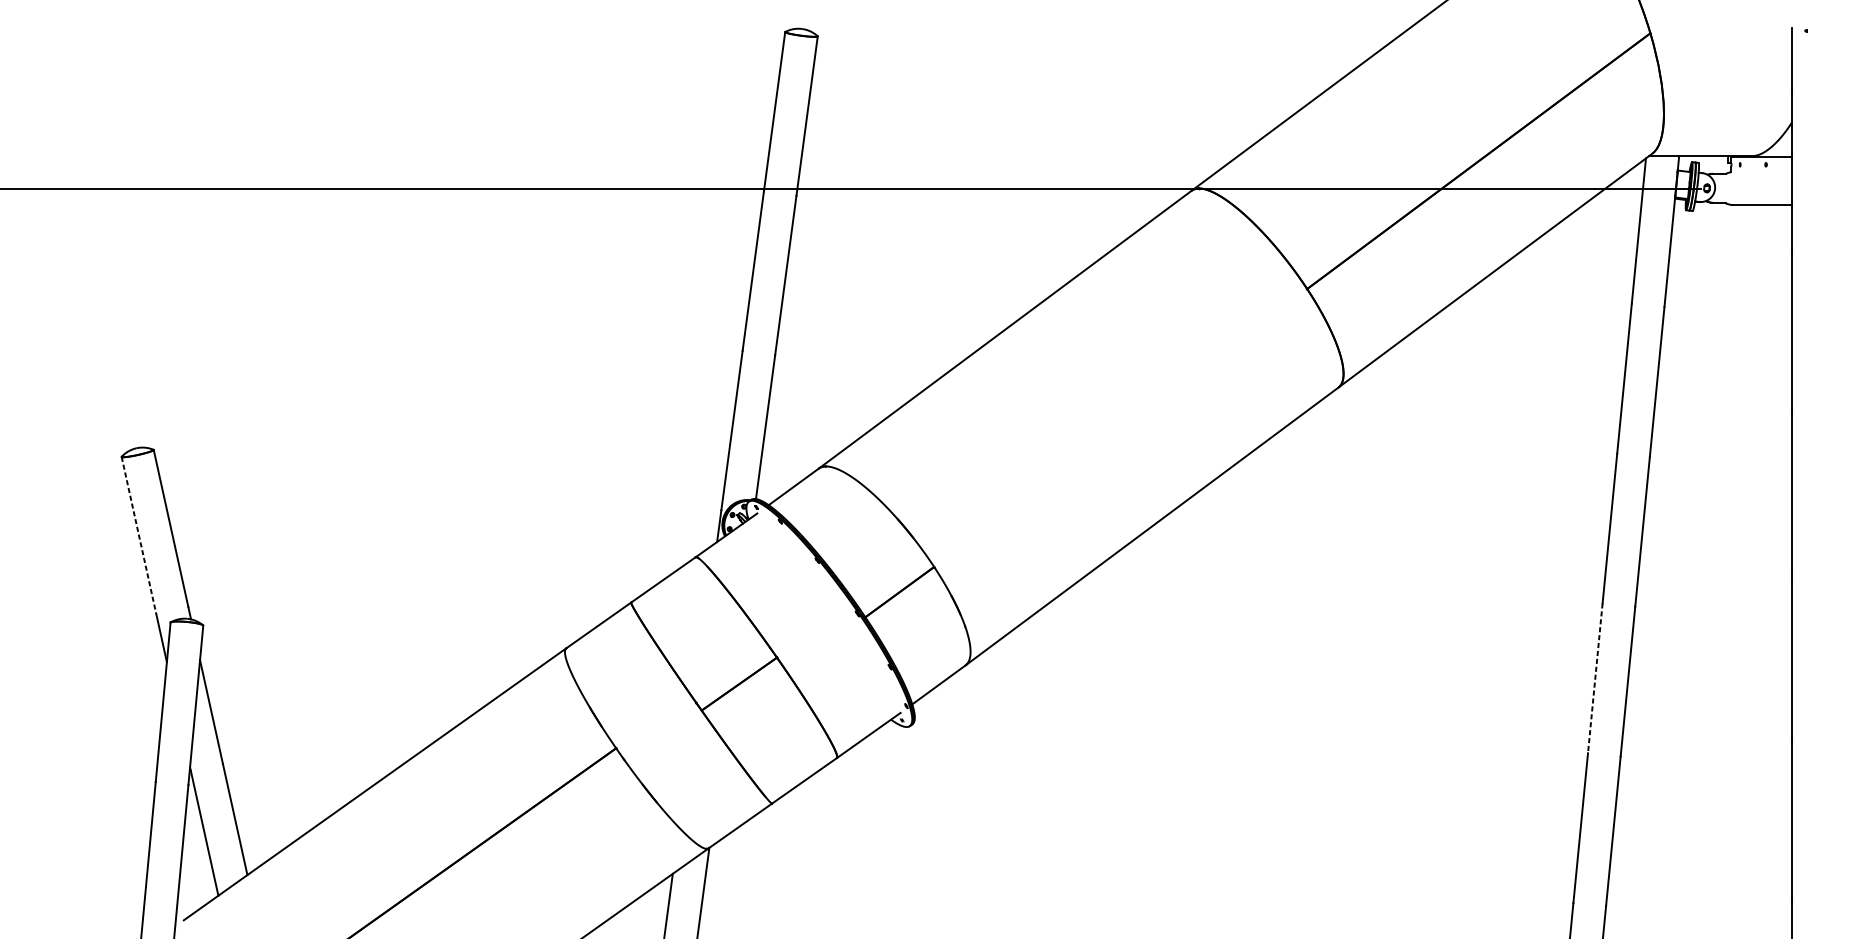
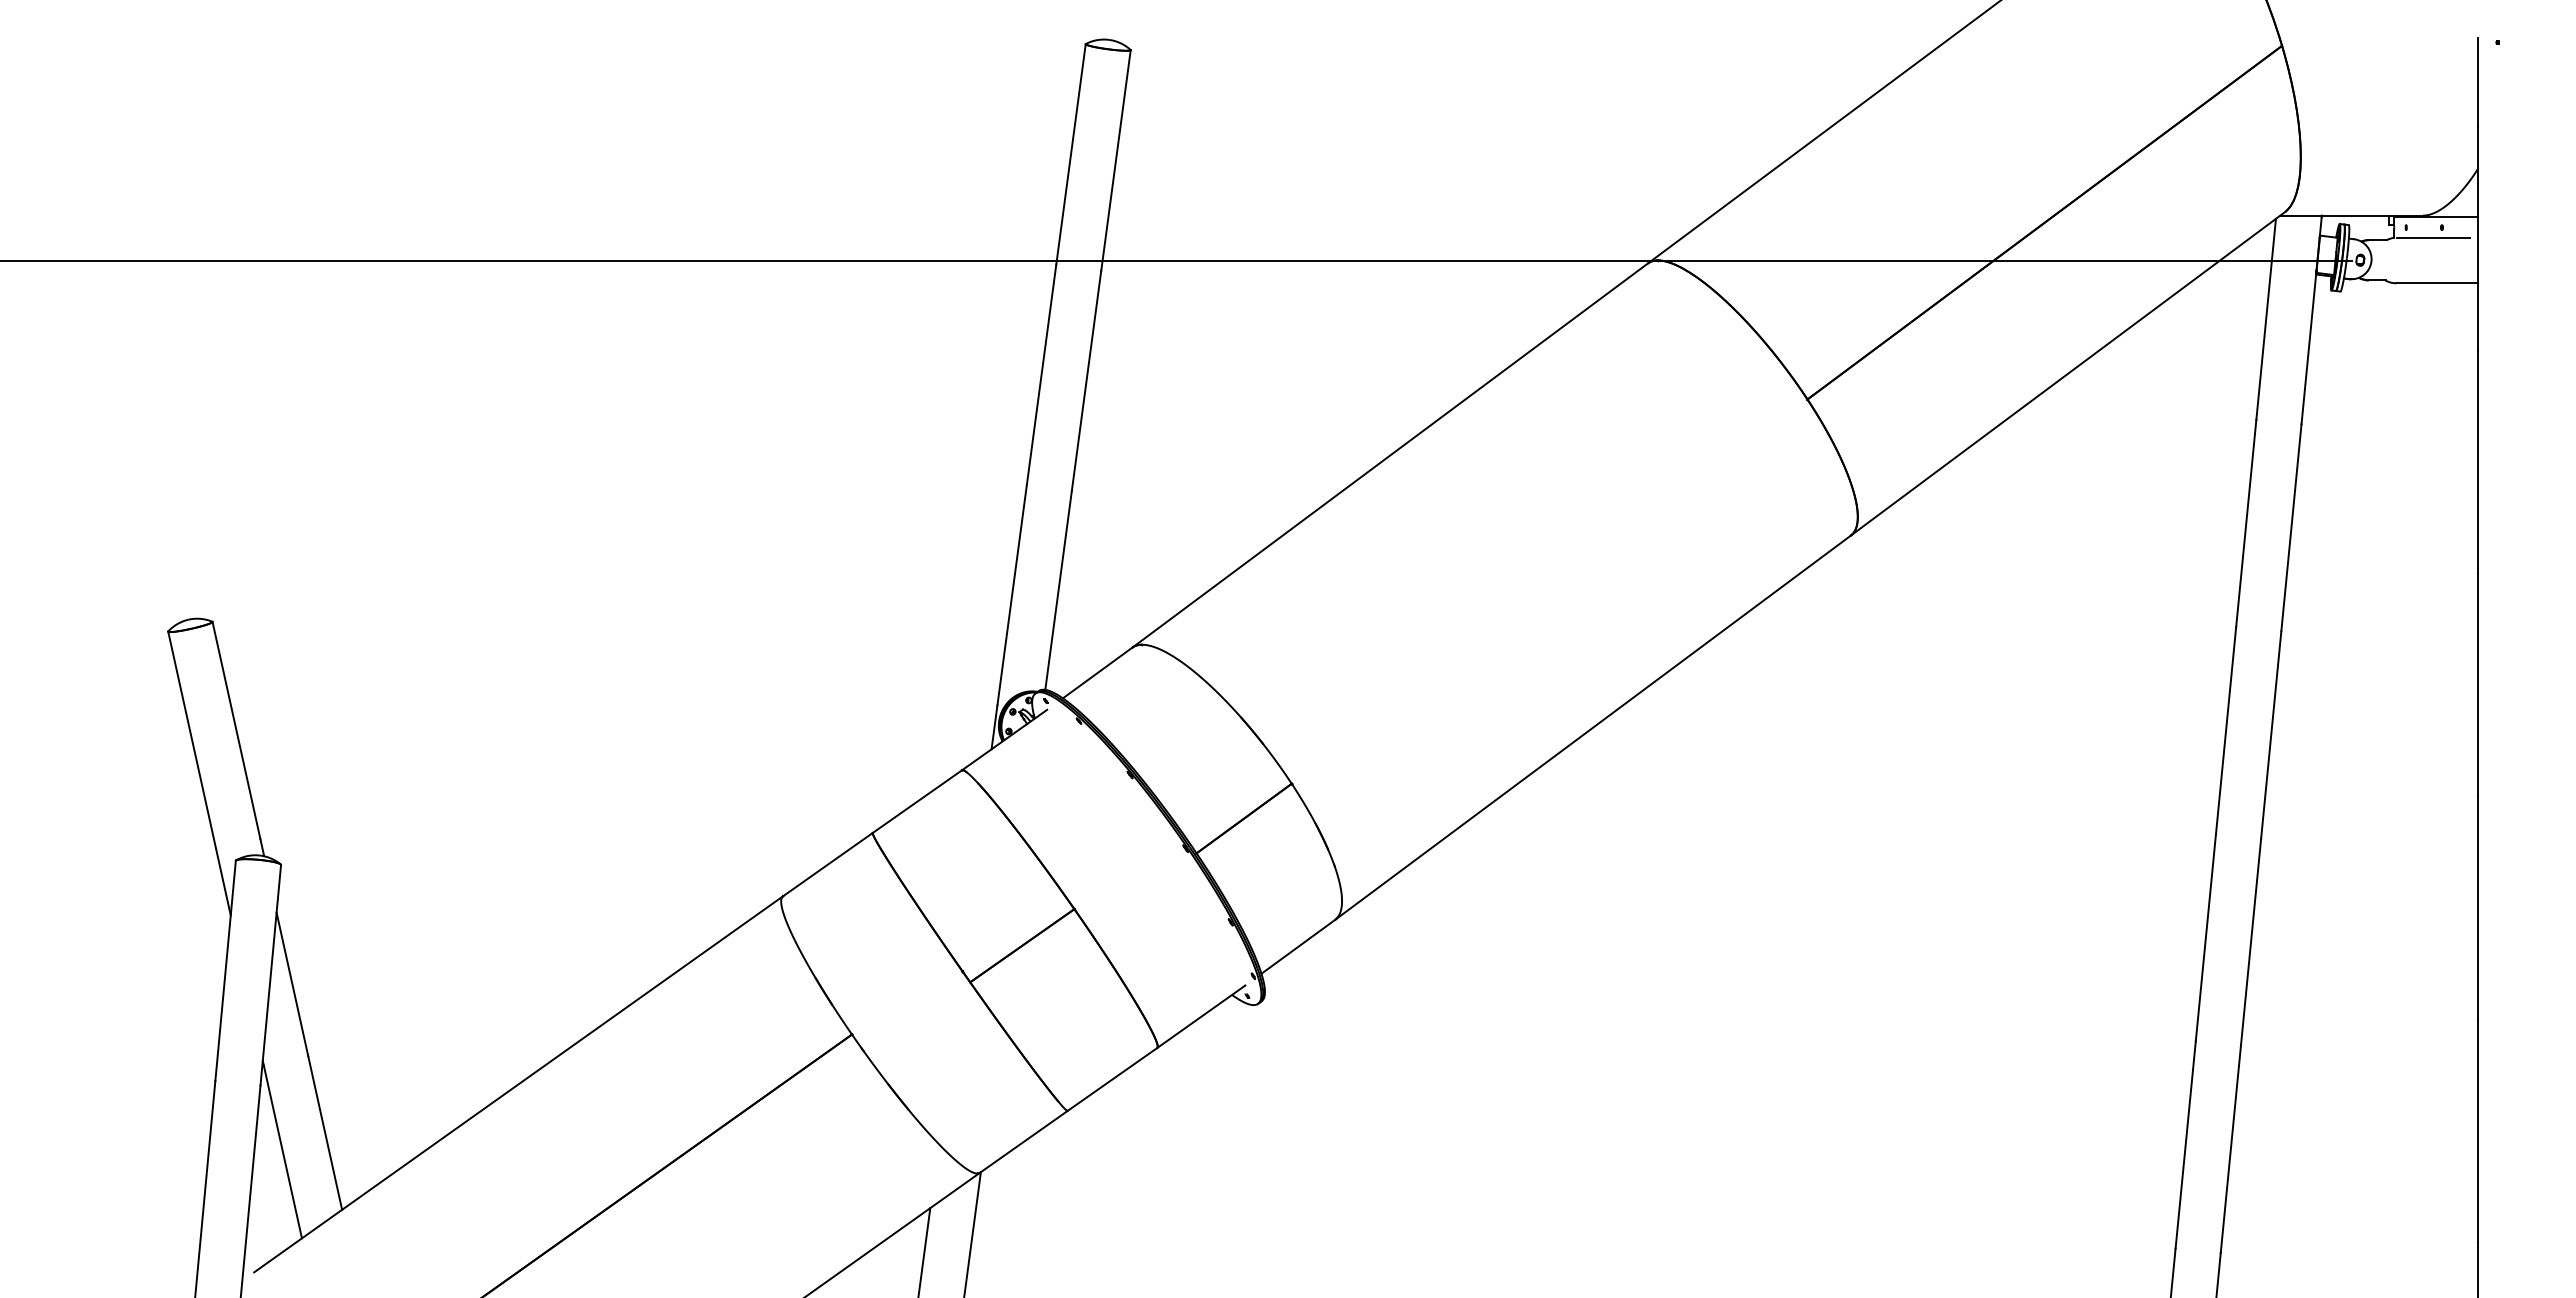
line: (1759, 171) -> (2433, 237), added
line: (139, 535) -> (192, 740), dashed -> solid
line: (1595, 678) -> (2205, 938), dashed -> solid

